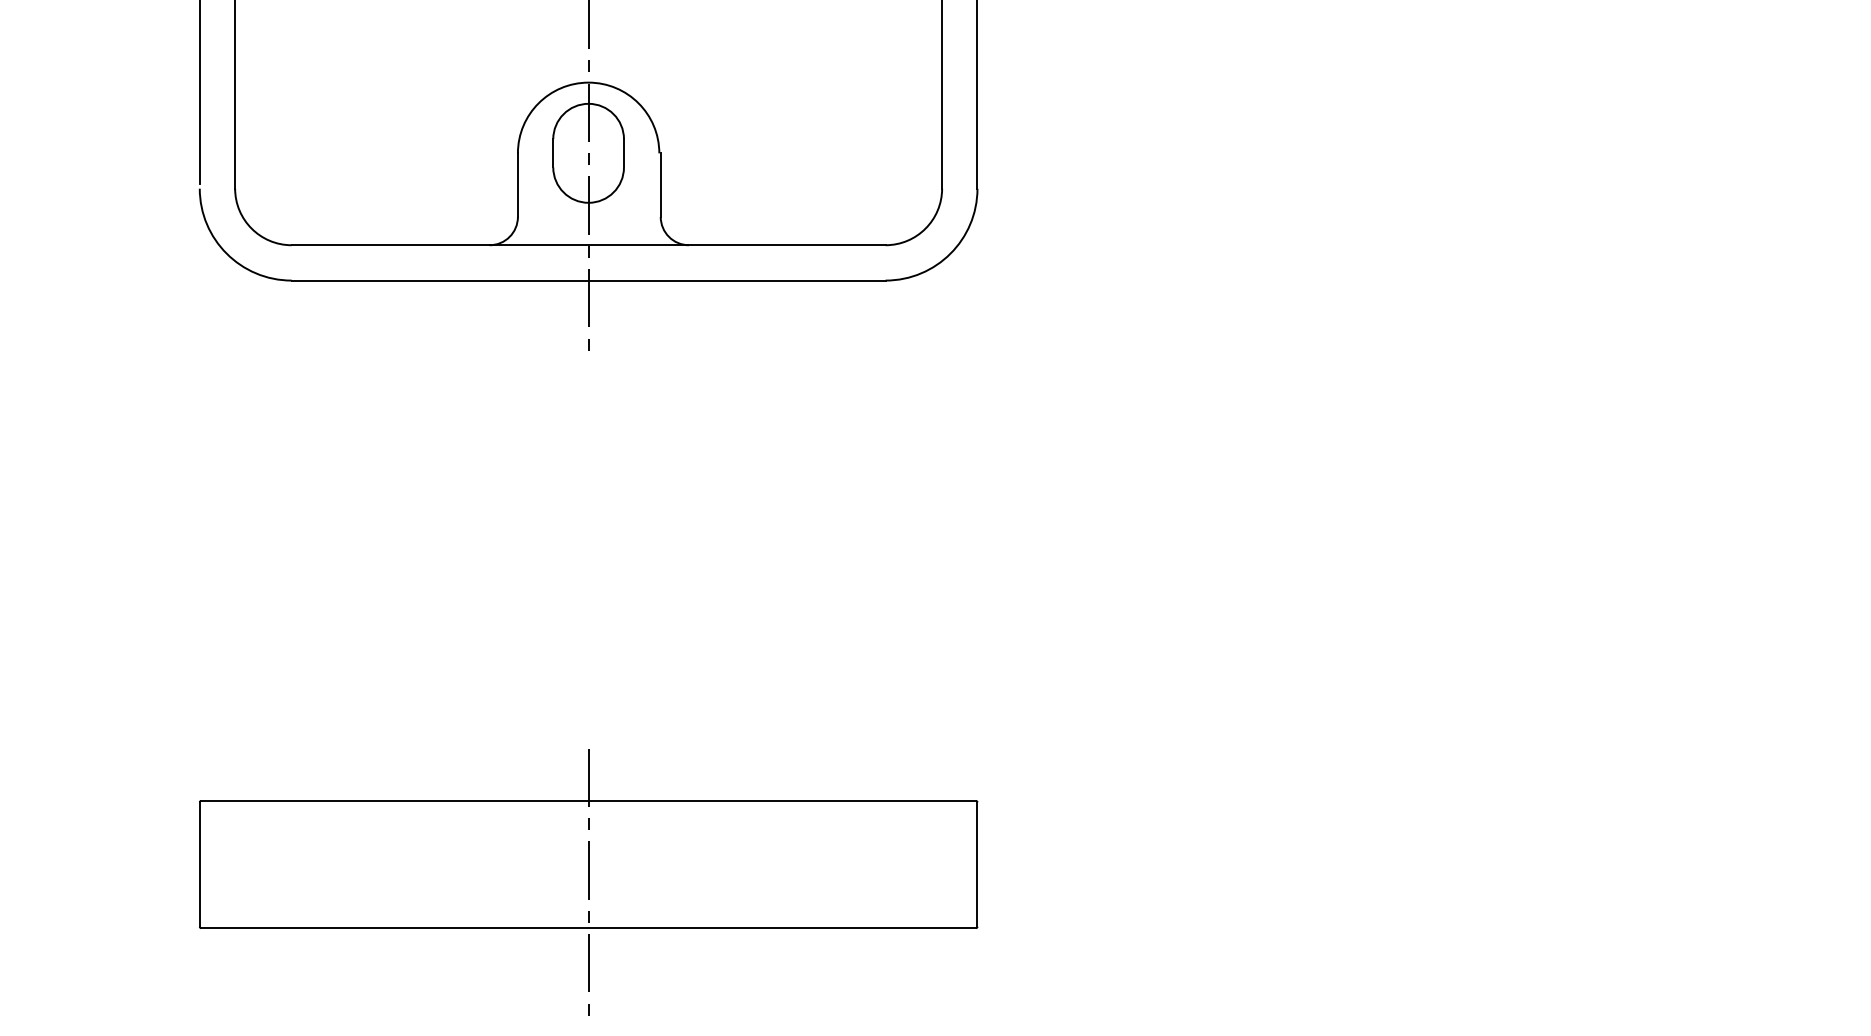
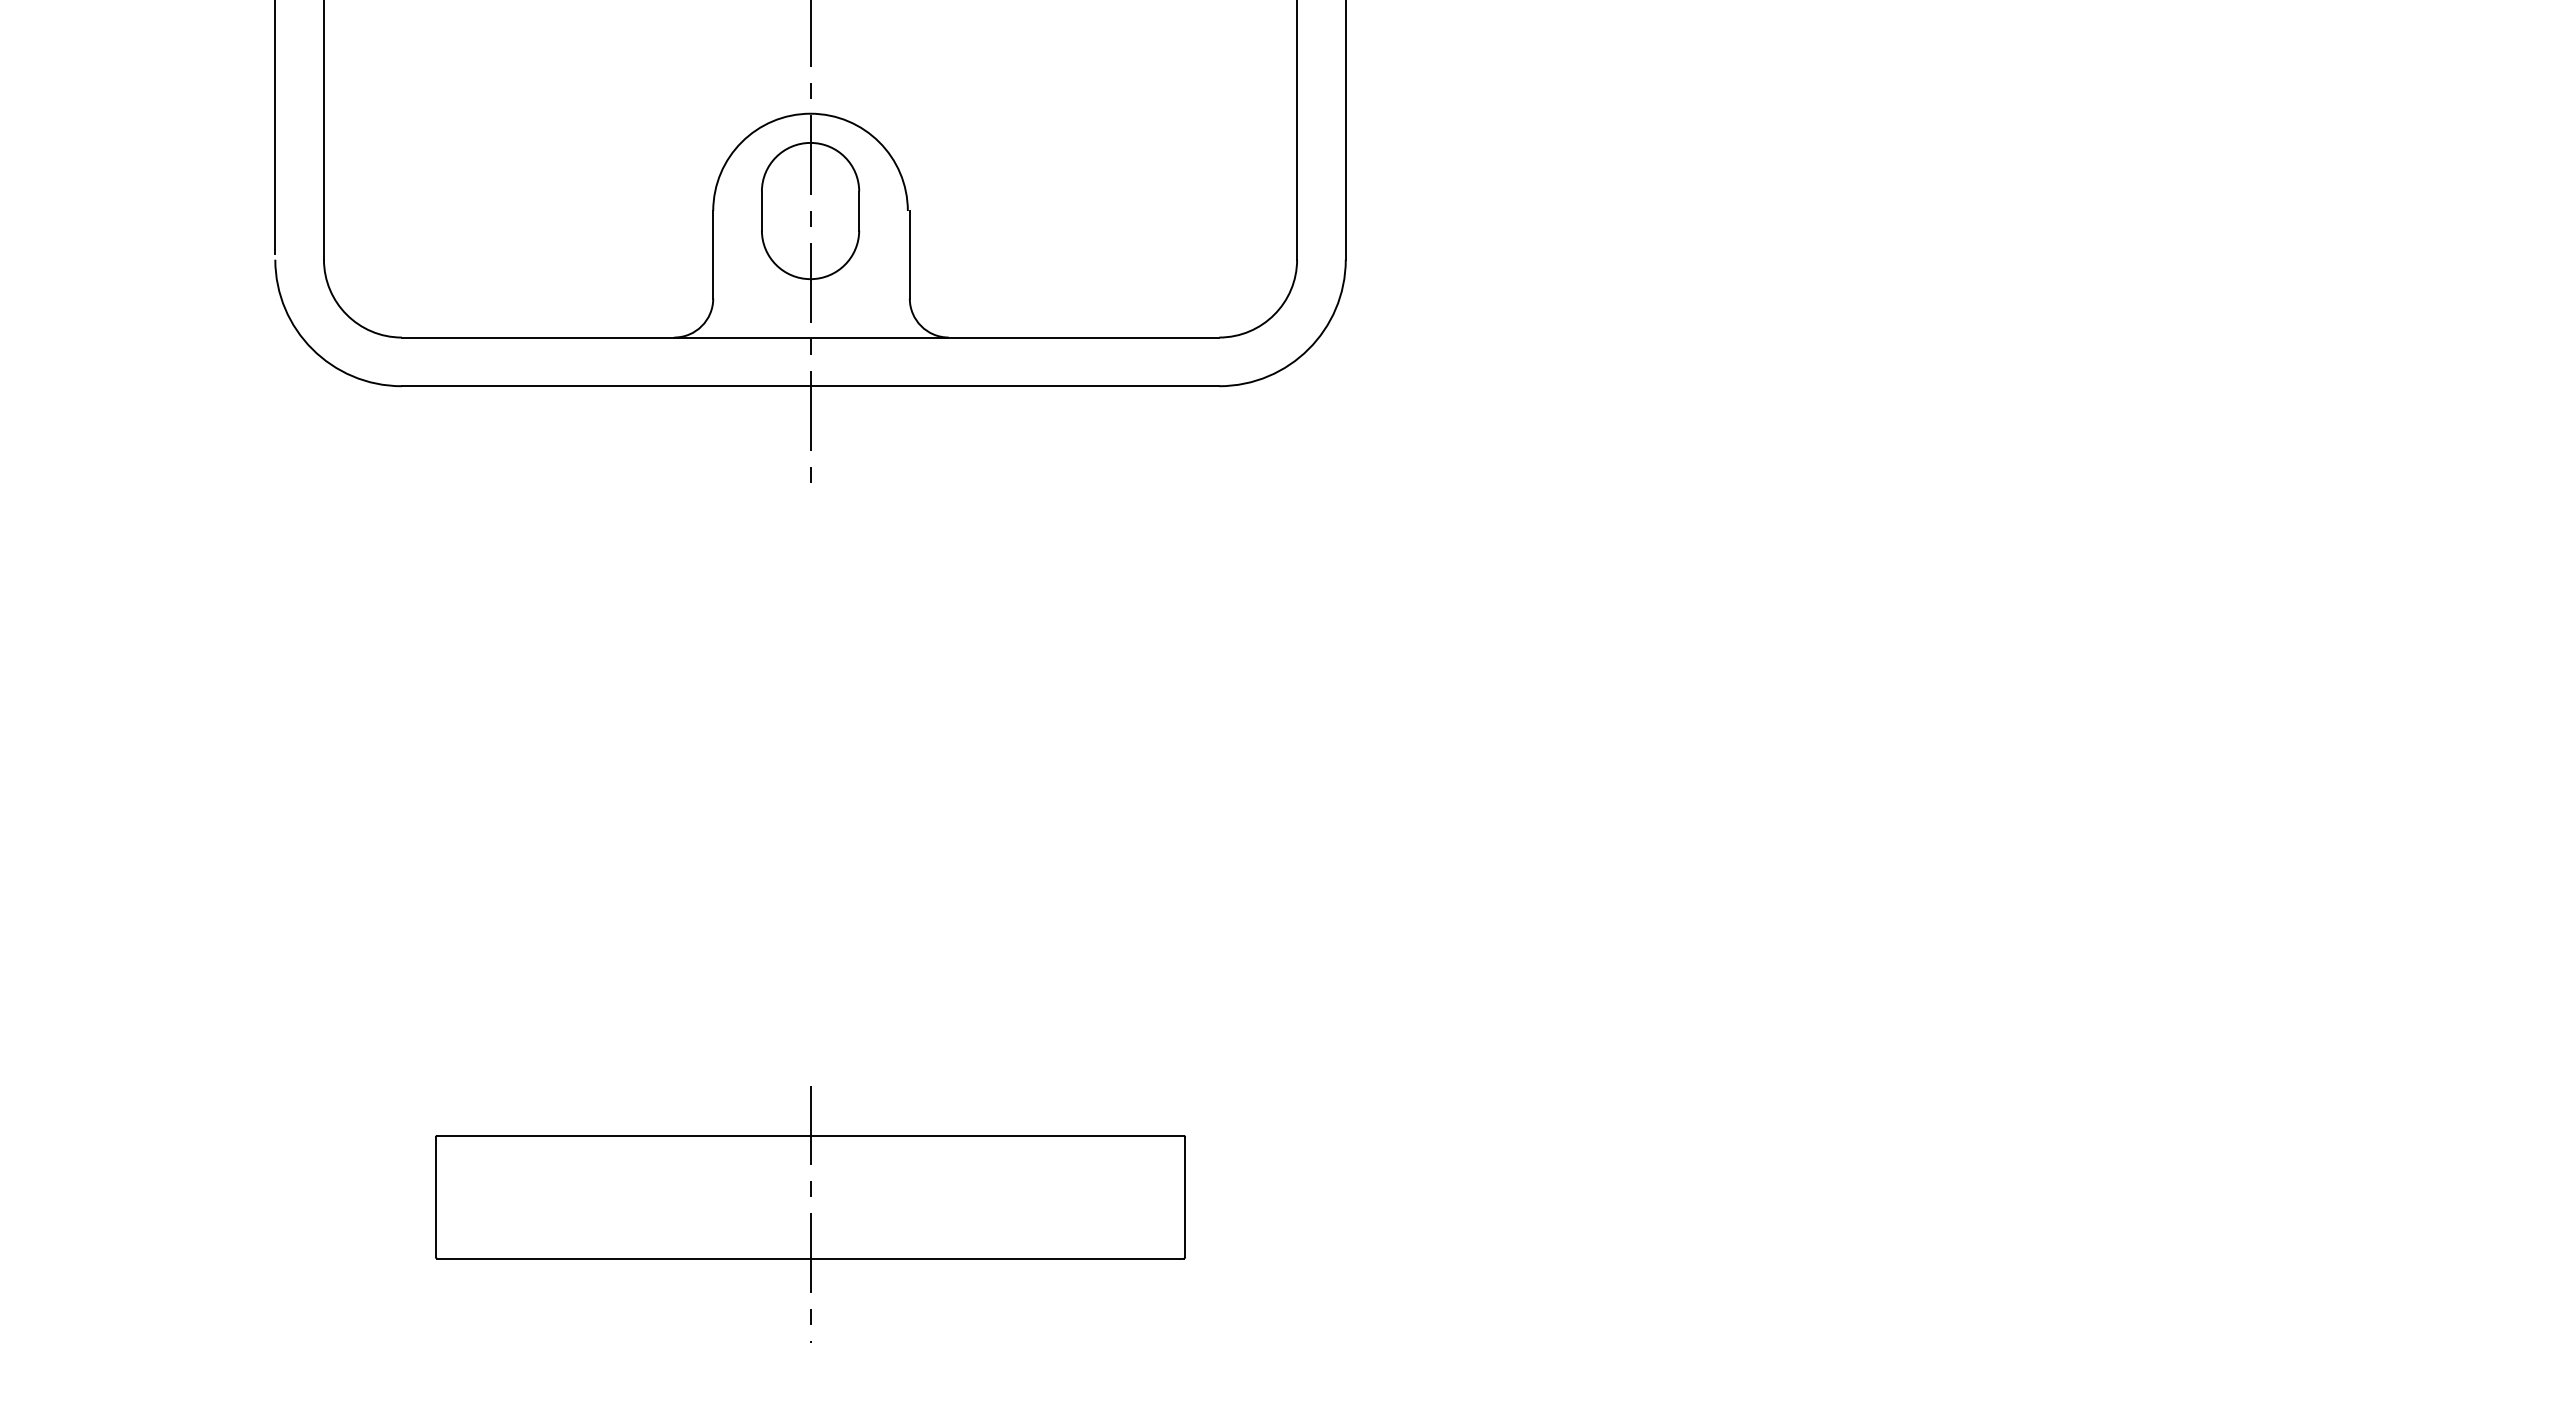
part: (588, 881) -> (810, 1213), size x0.7

